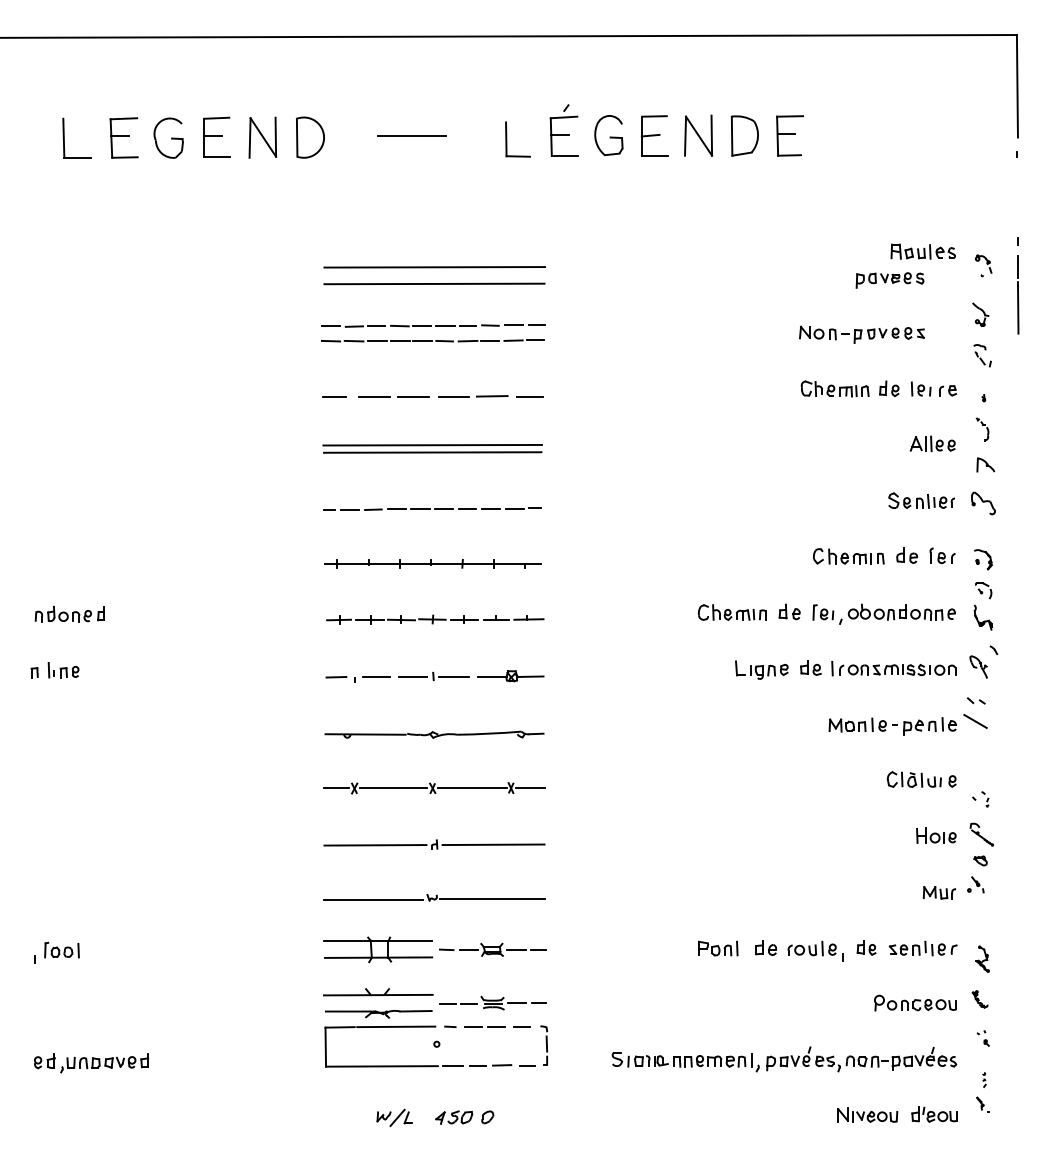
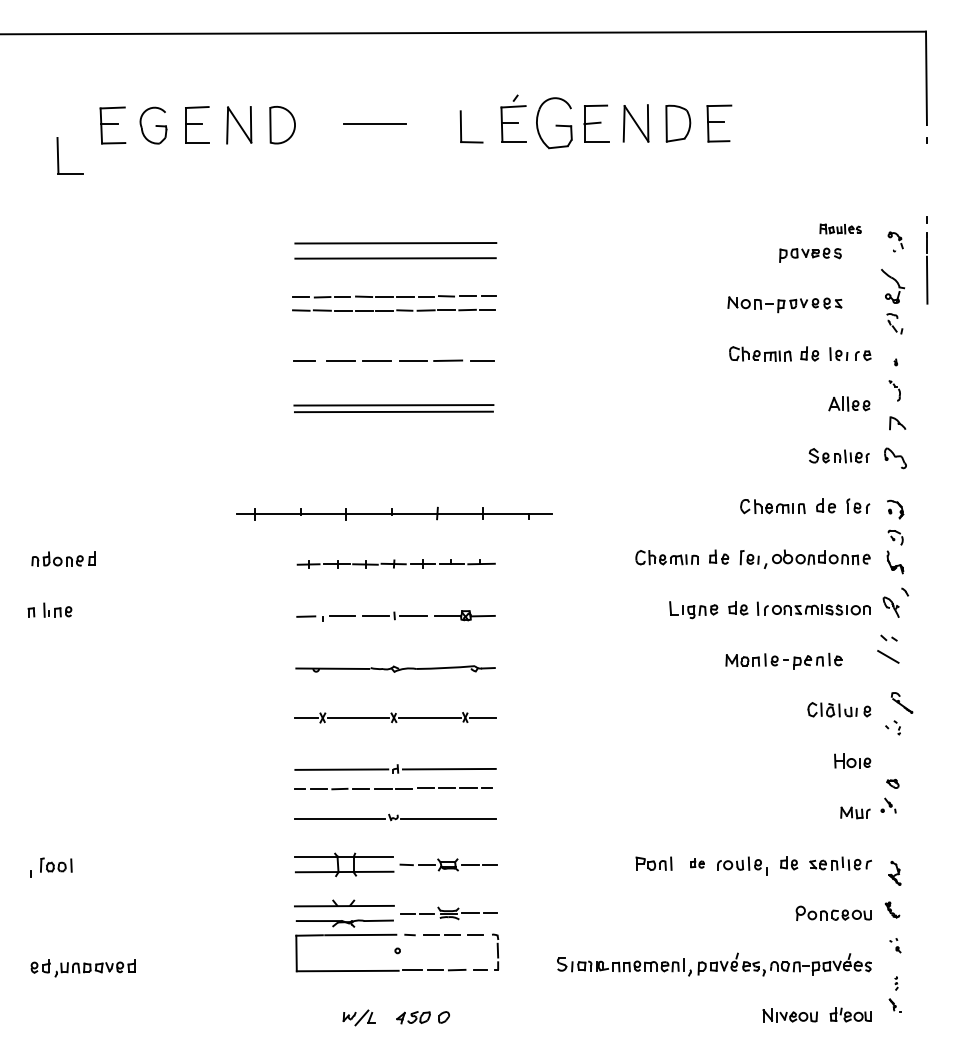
part: (608, 135) -> (554, 123), size x1.4
part: (64, 138) -> (58, 155), moved
part: (923, 251) -> (840, 228), size x0.7
part: (980, 314) -> (892, 286), size x1.6
part: (432, 509) -> (393, 788), moved
part: (432, 562) -> (393, 512), size x1.6
part: (892, 725) -> (783, 660), moved
part: (982, 834) -> (902, 702), moved
part: (766, 948) -> (697, 863), size x0.7

